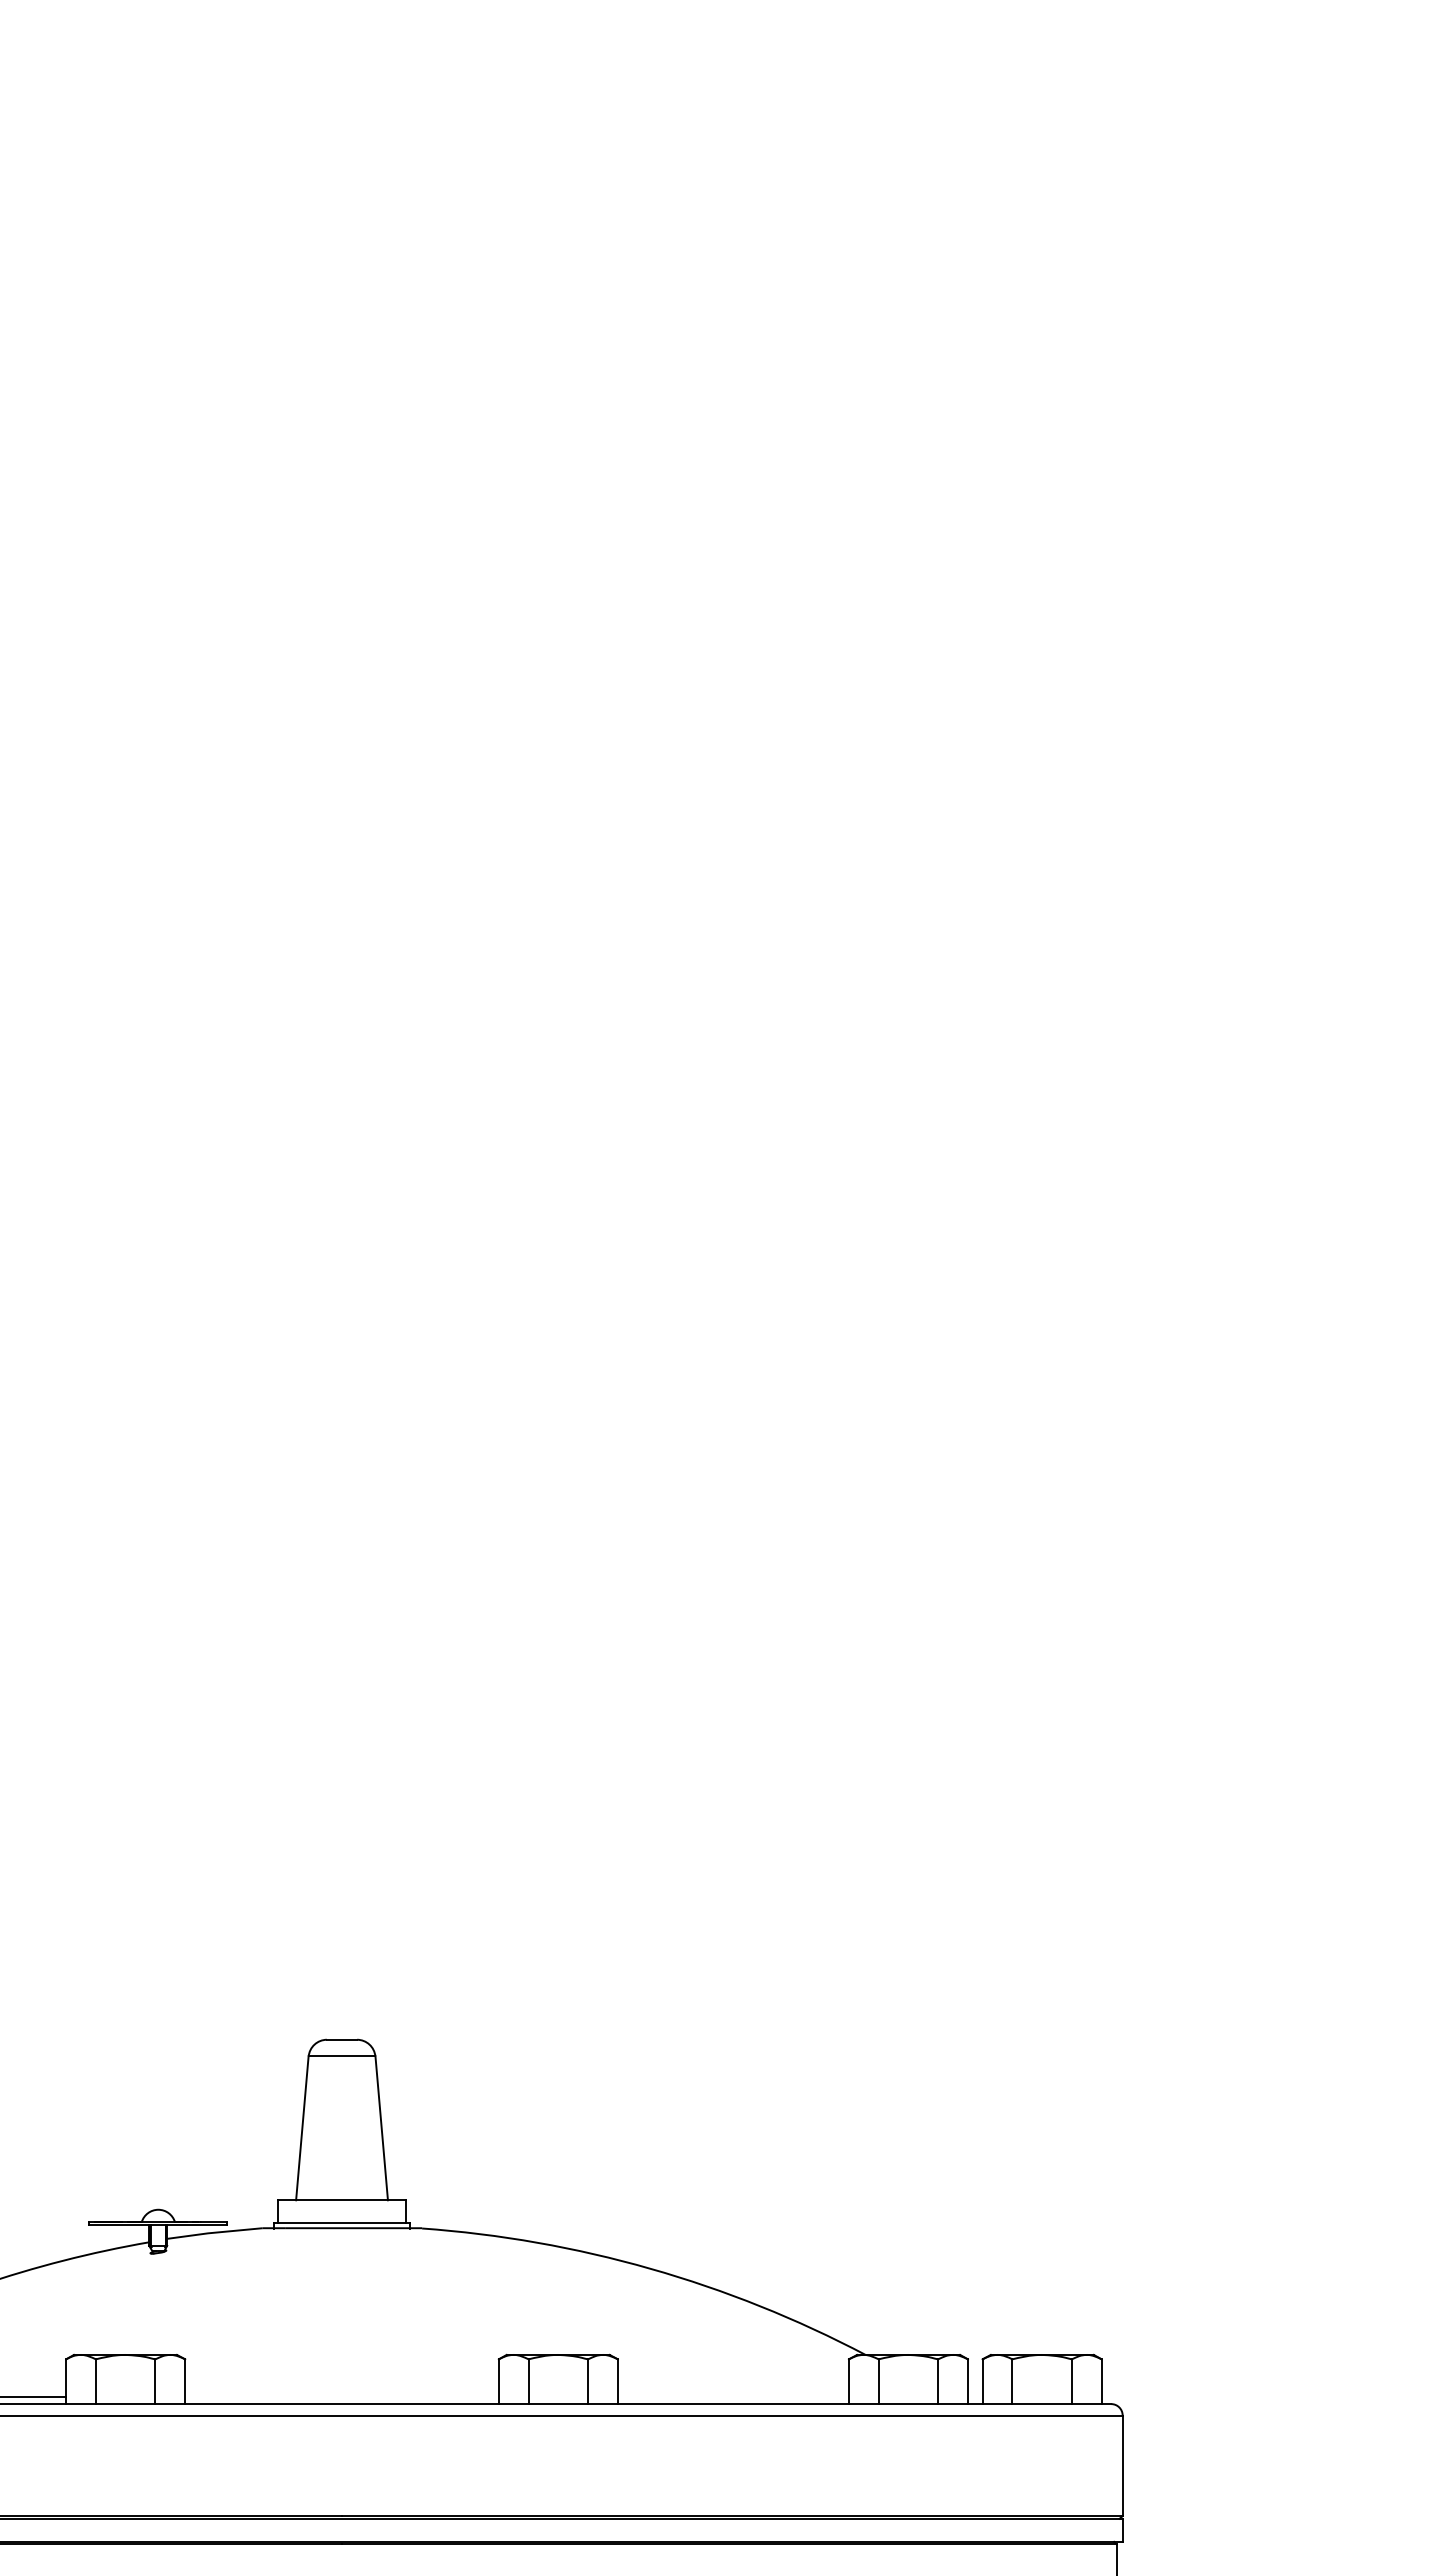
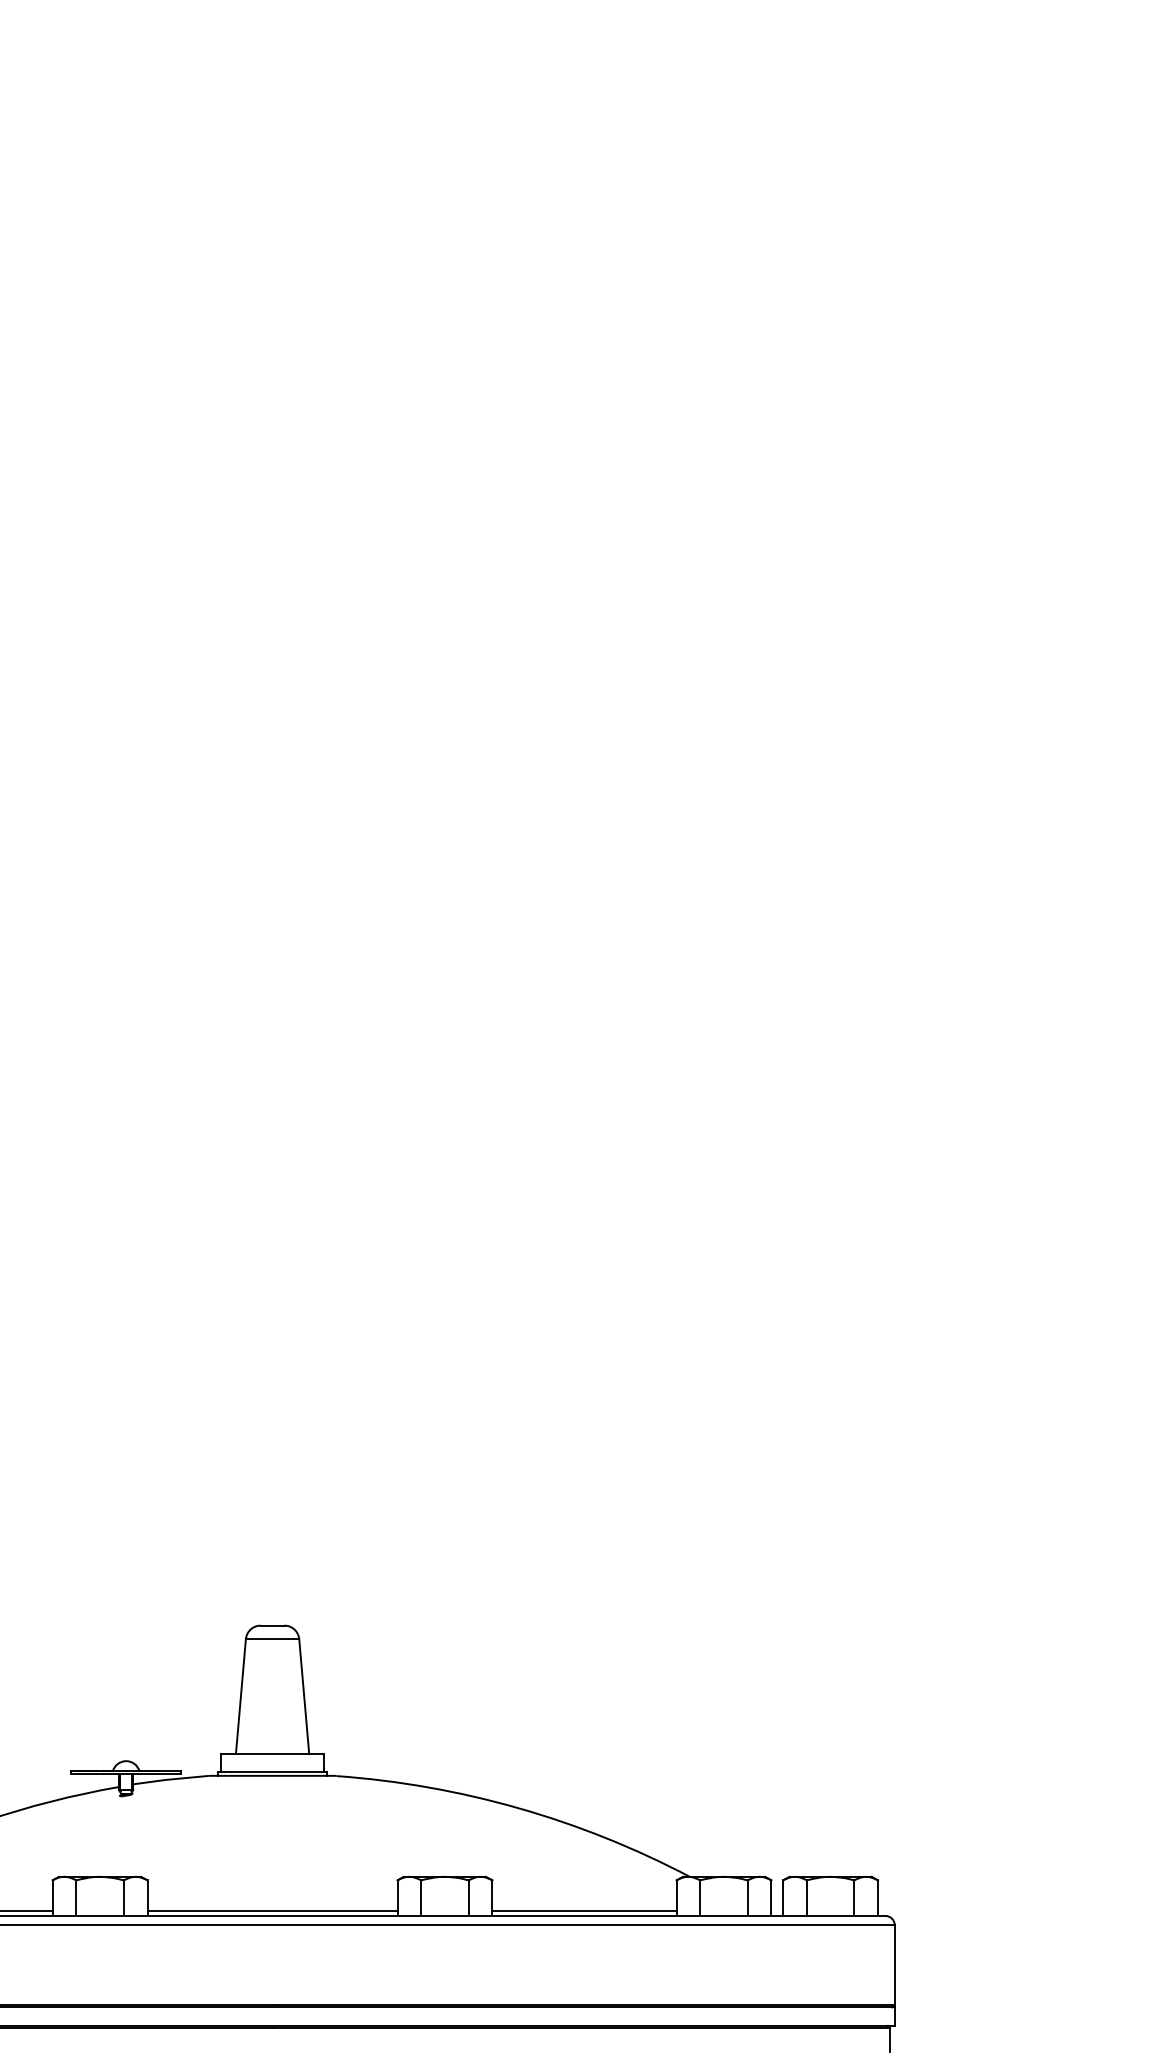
line: (341, 2397) -> (272, 1910), added
line: (732, 2397) -> (583, 1910), added

